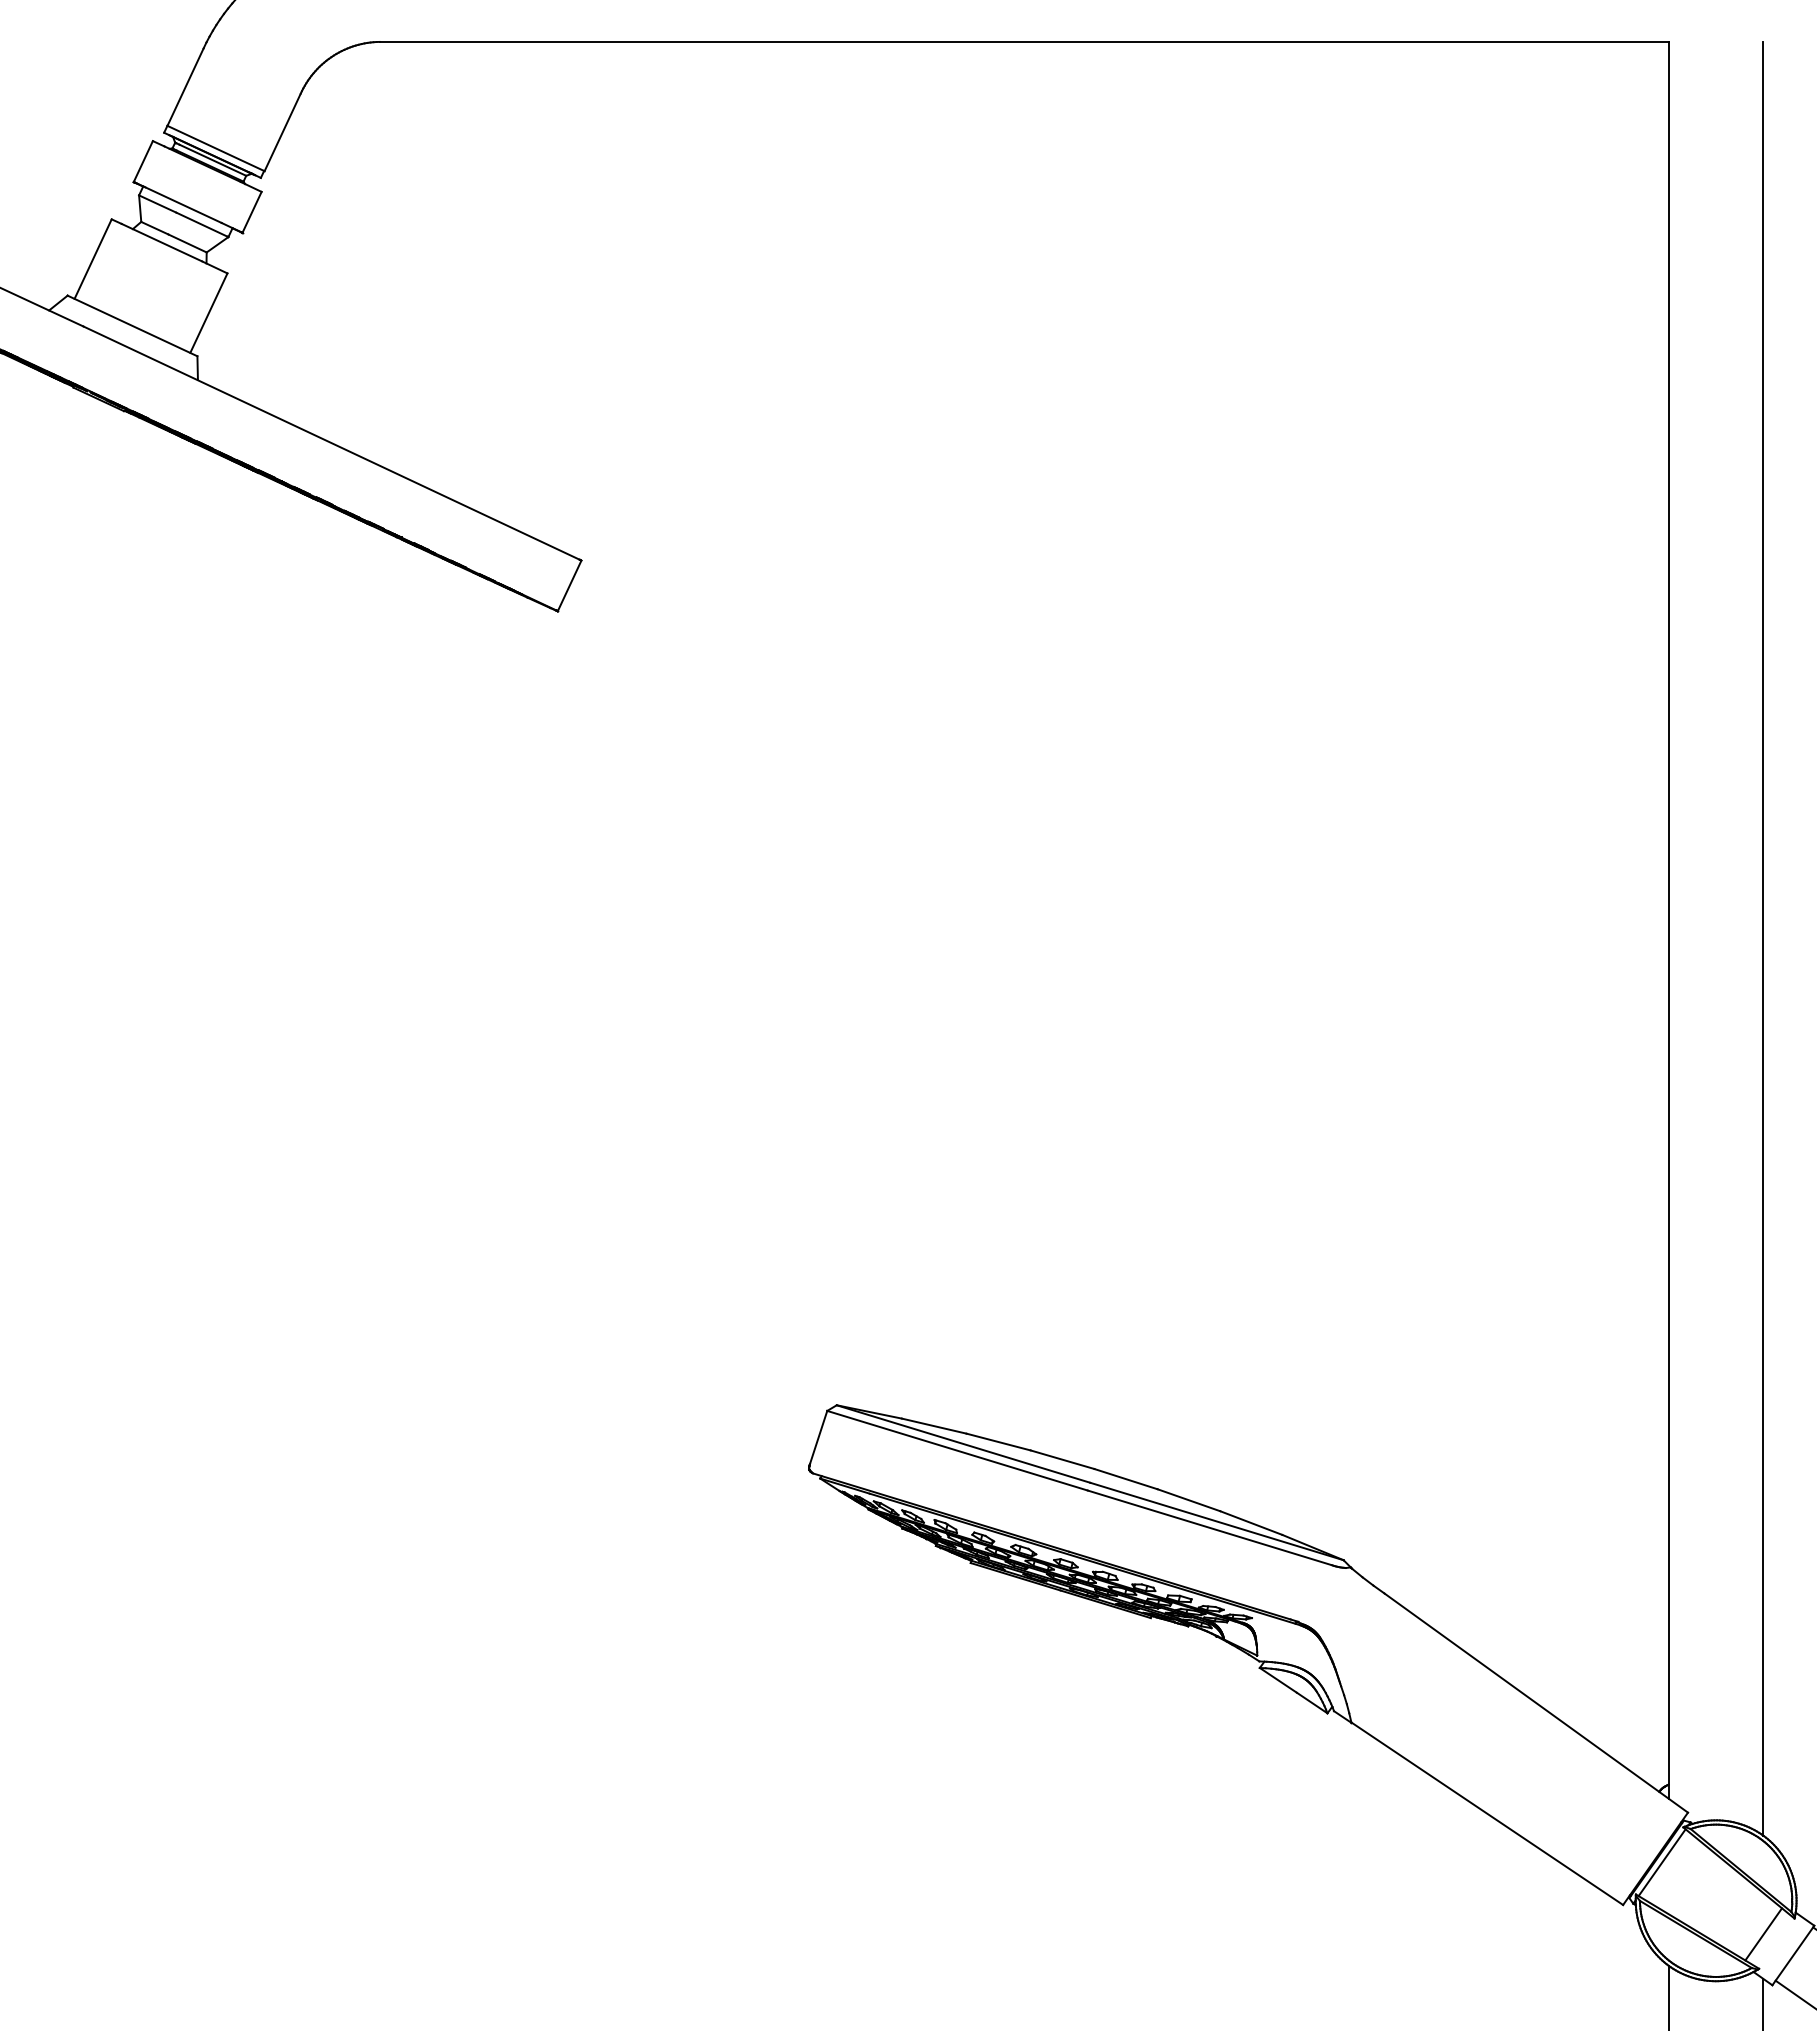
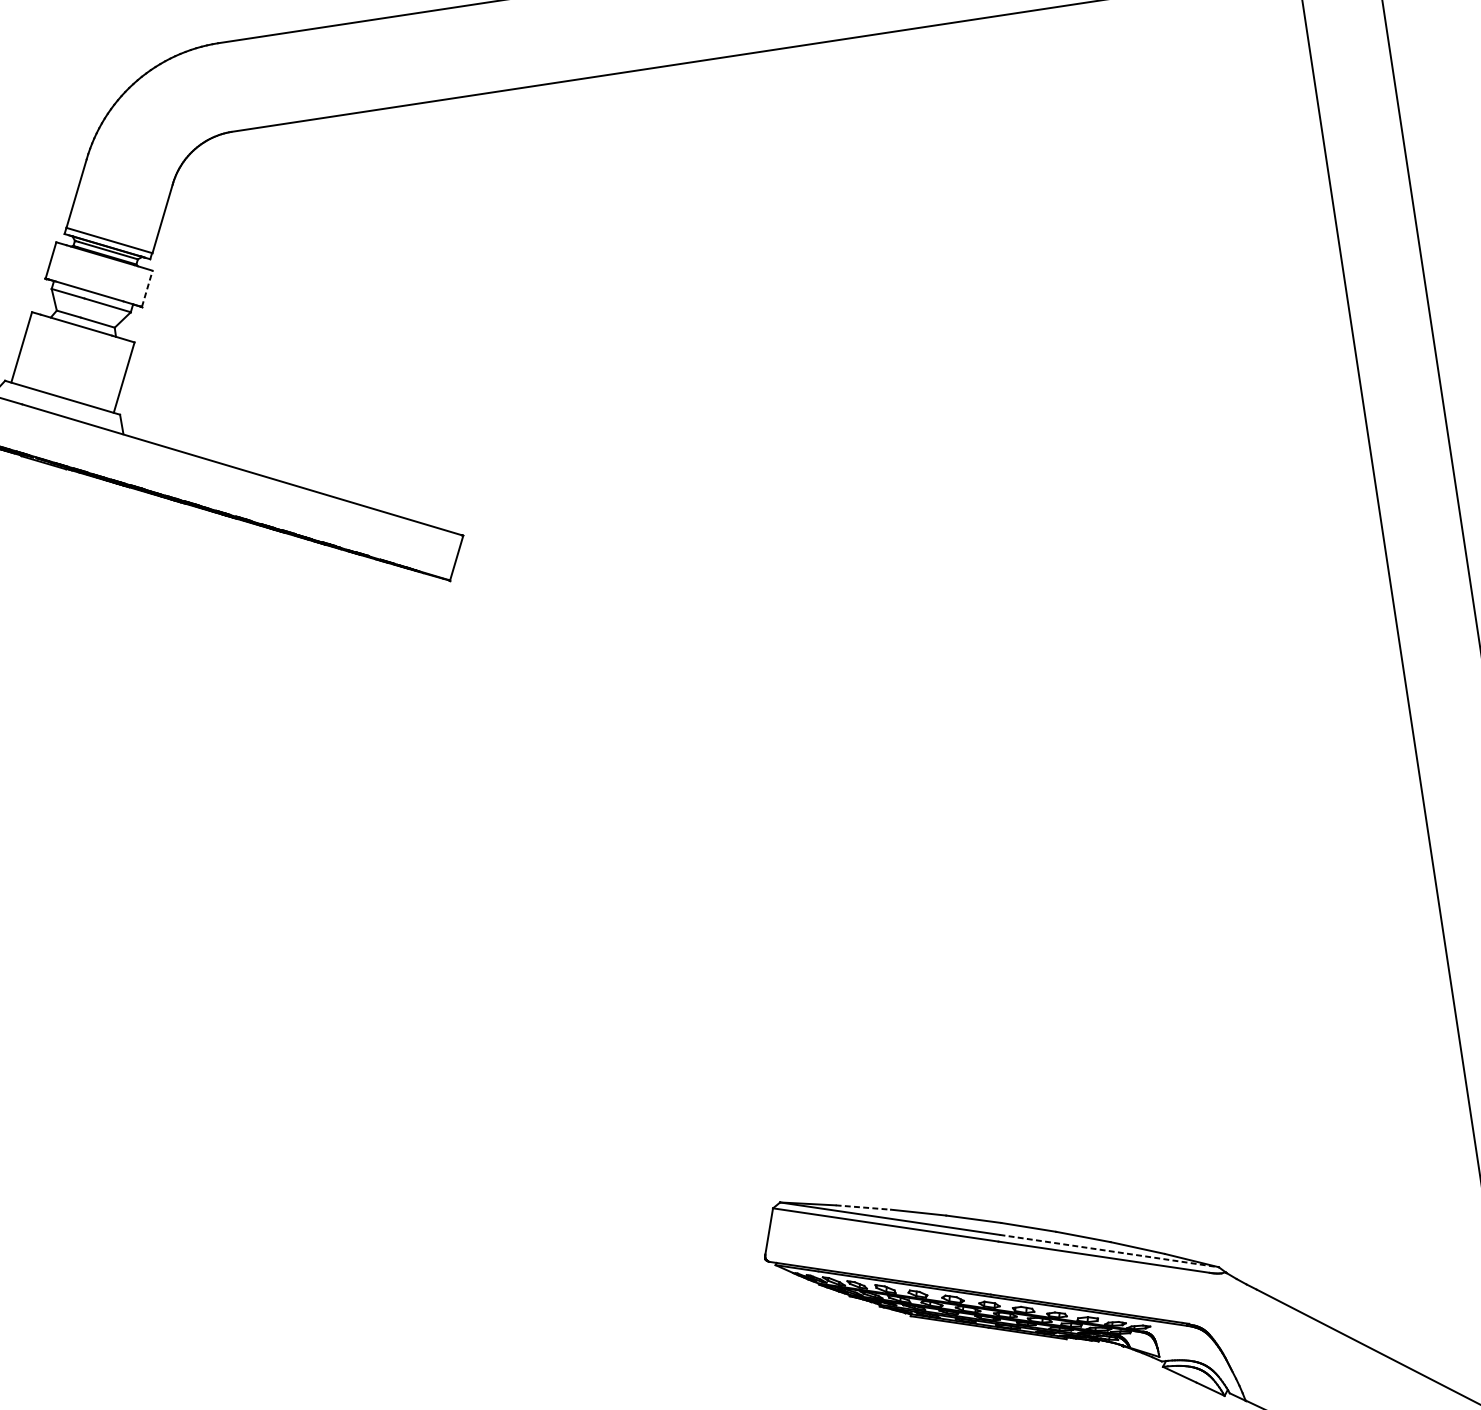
line: (252, 212) -> (147, 288), solid -> dashed
line: (934, 1426) -> (863, 1207), solid -> dashed
line: (1216, 1521) -> (1108, 1251), solid -> dashed

